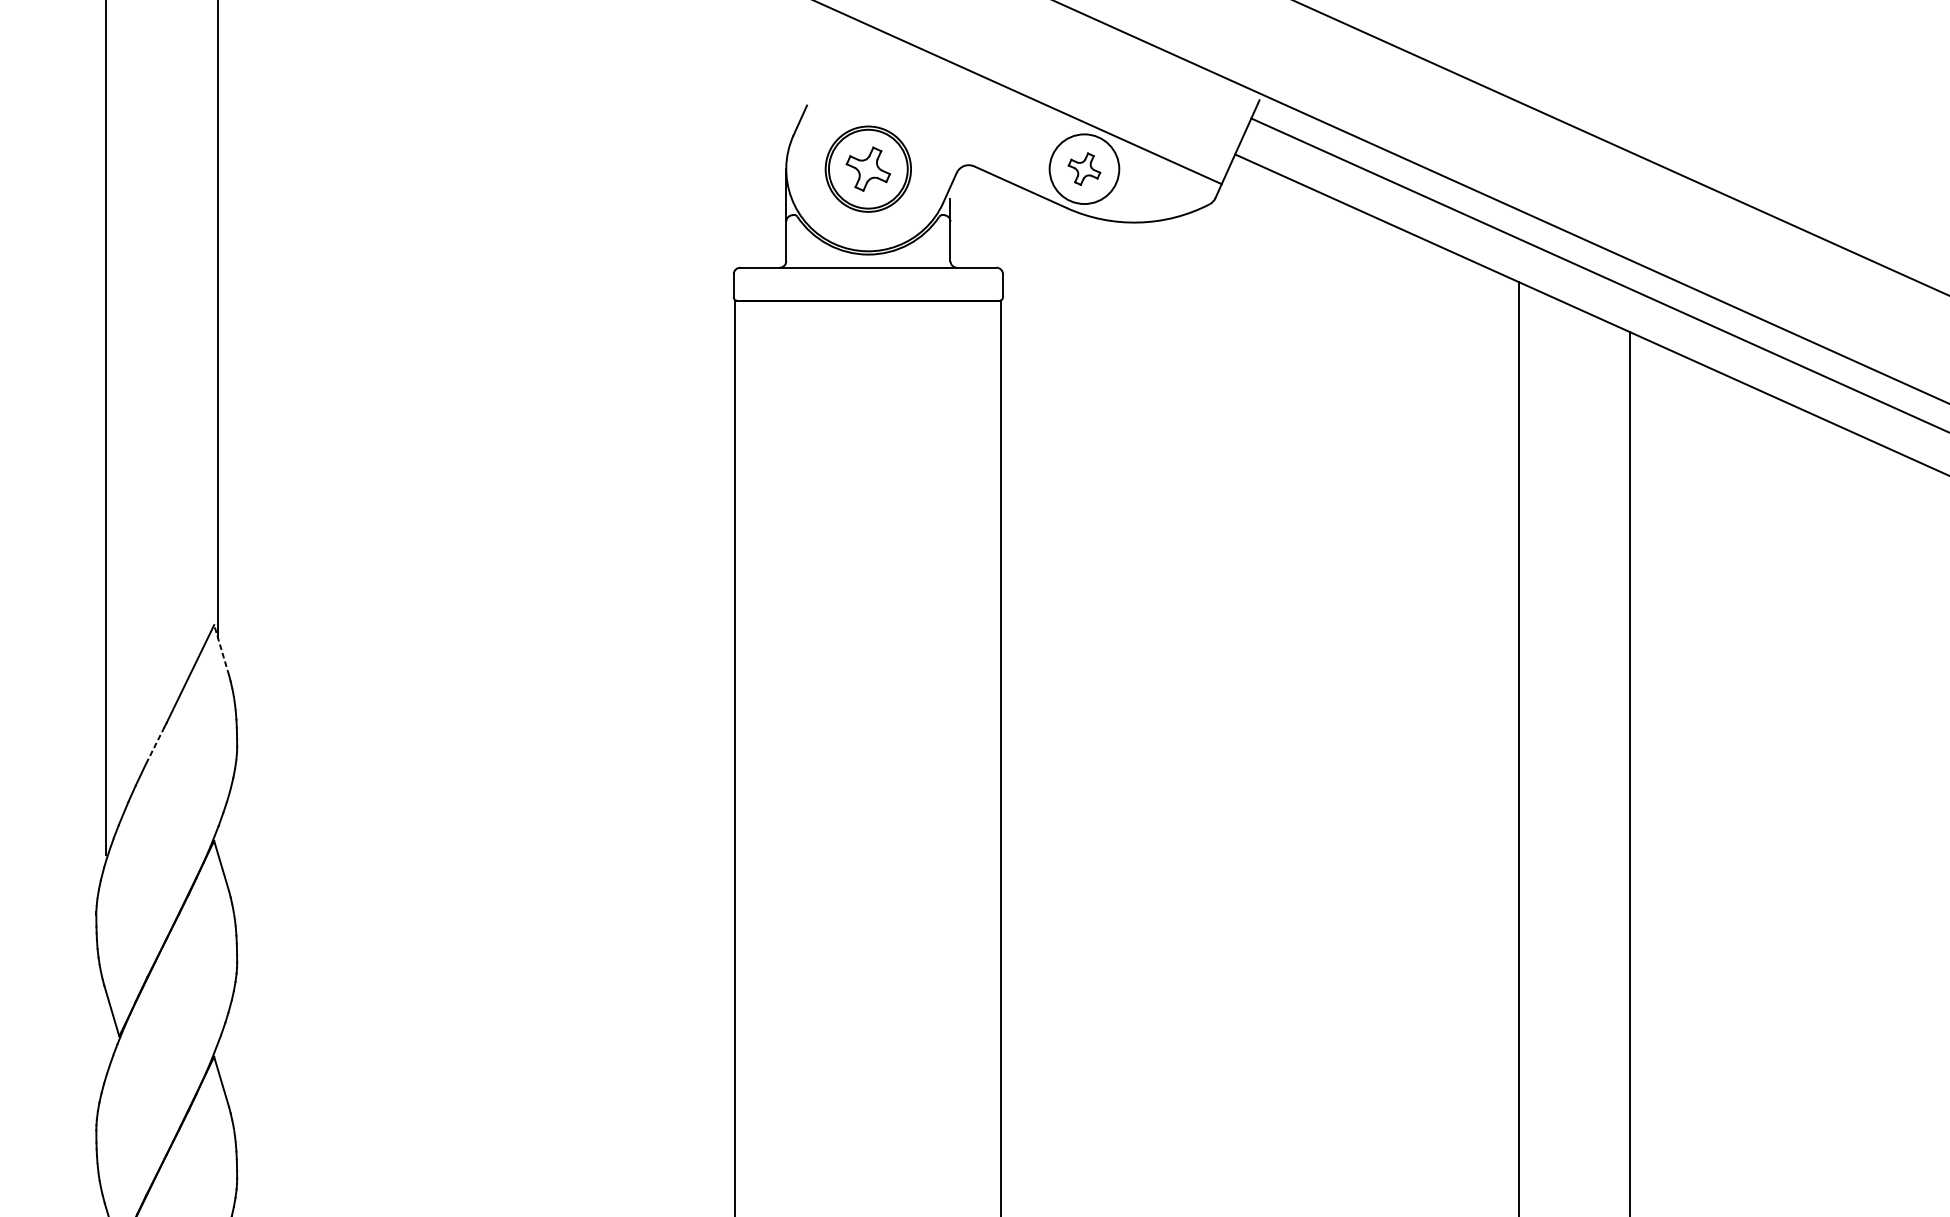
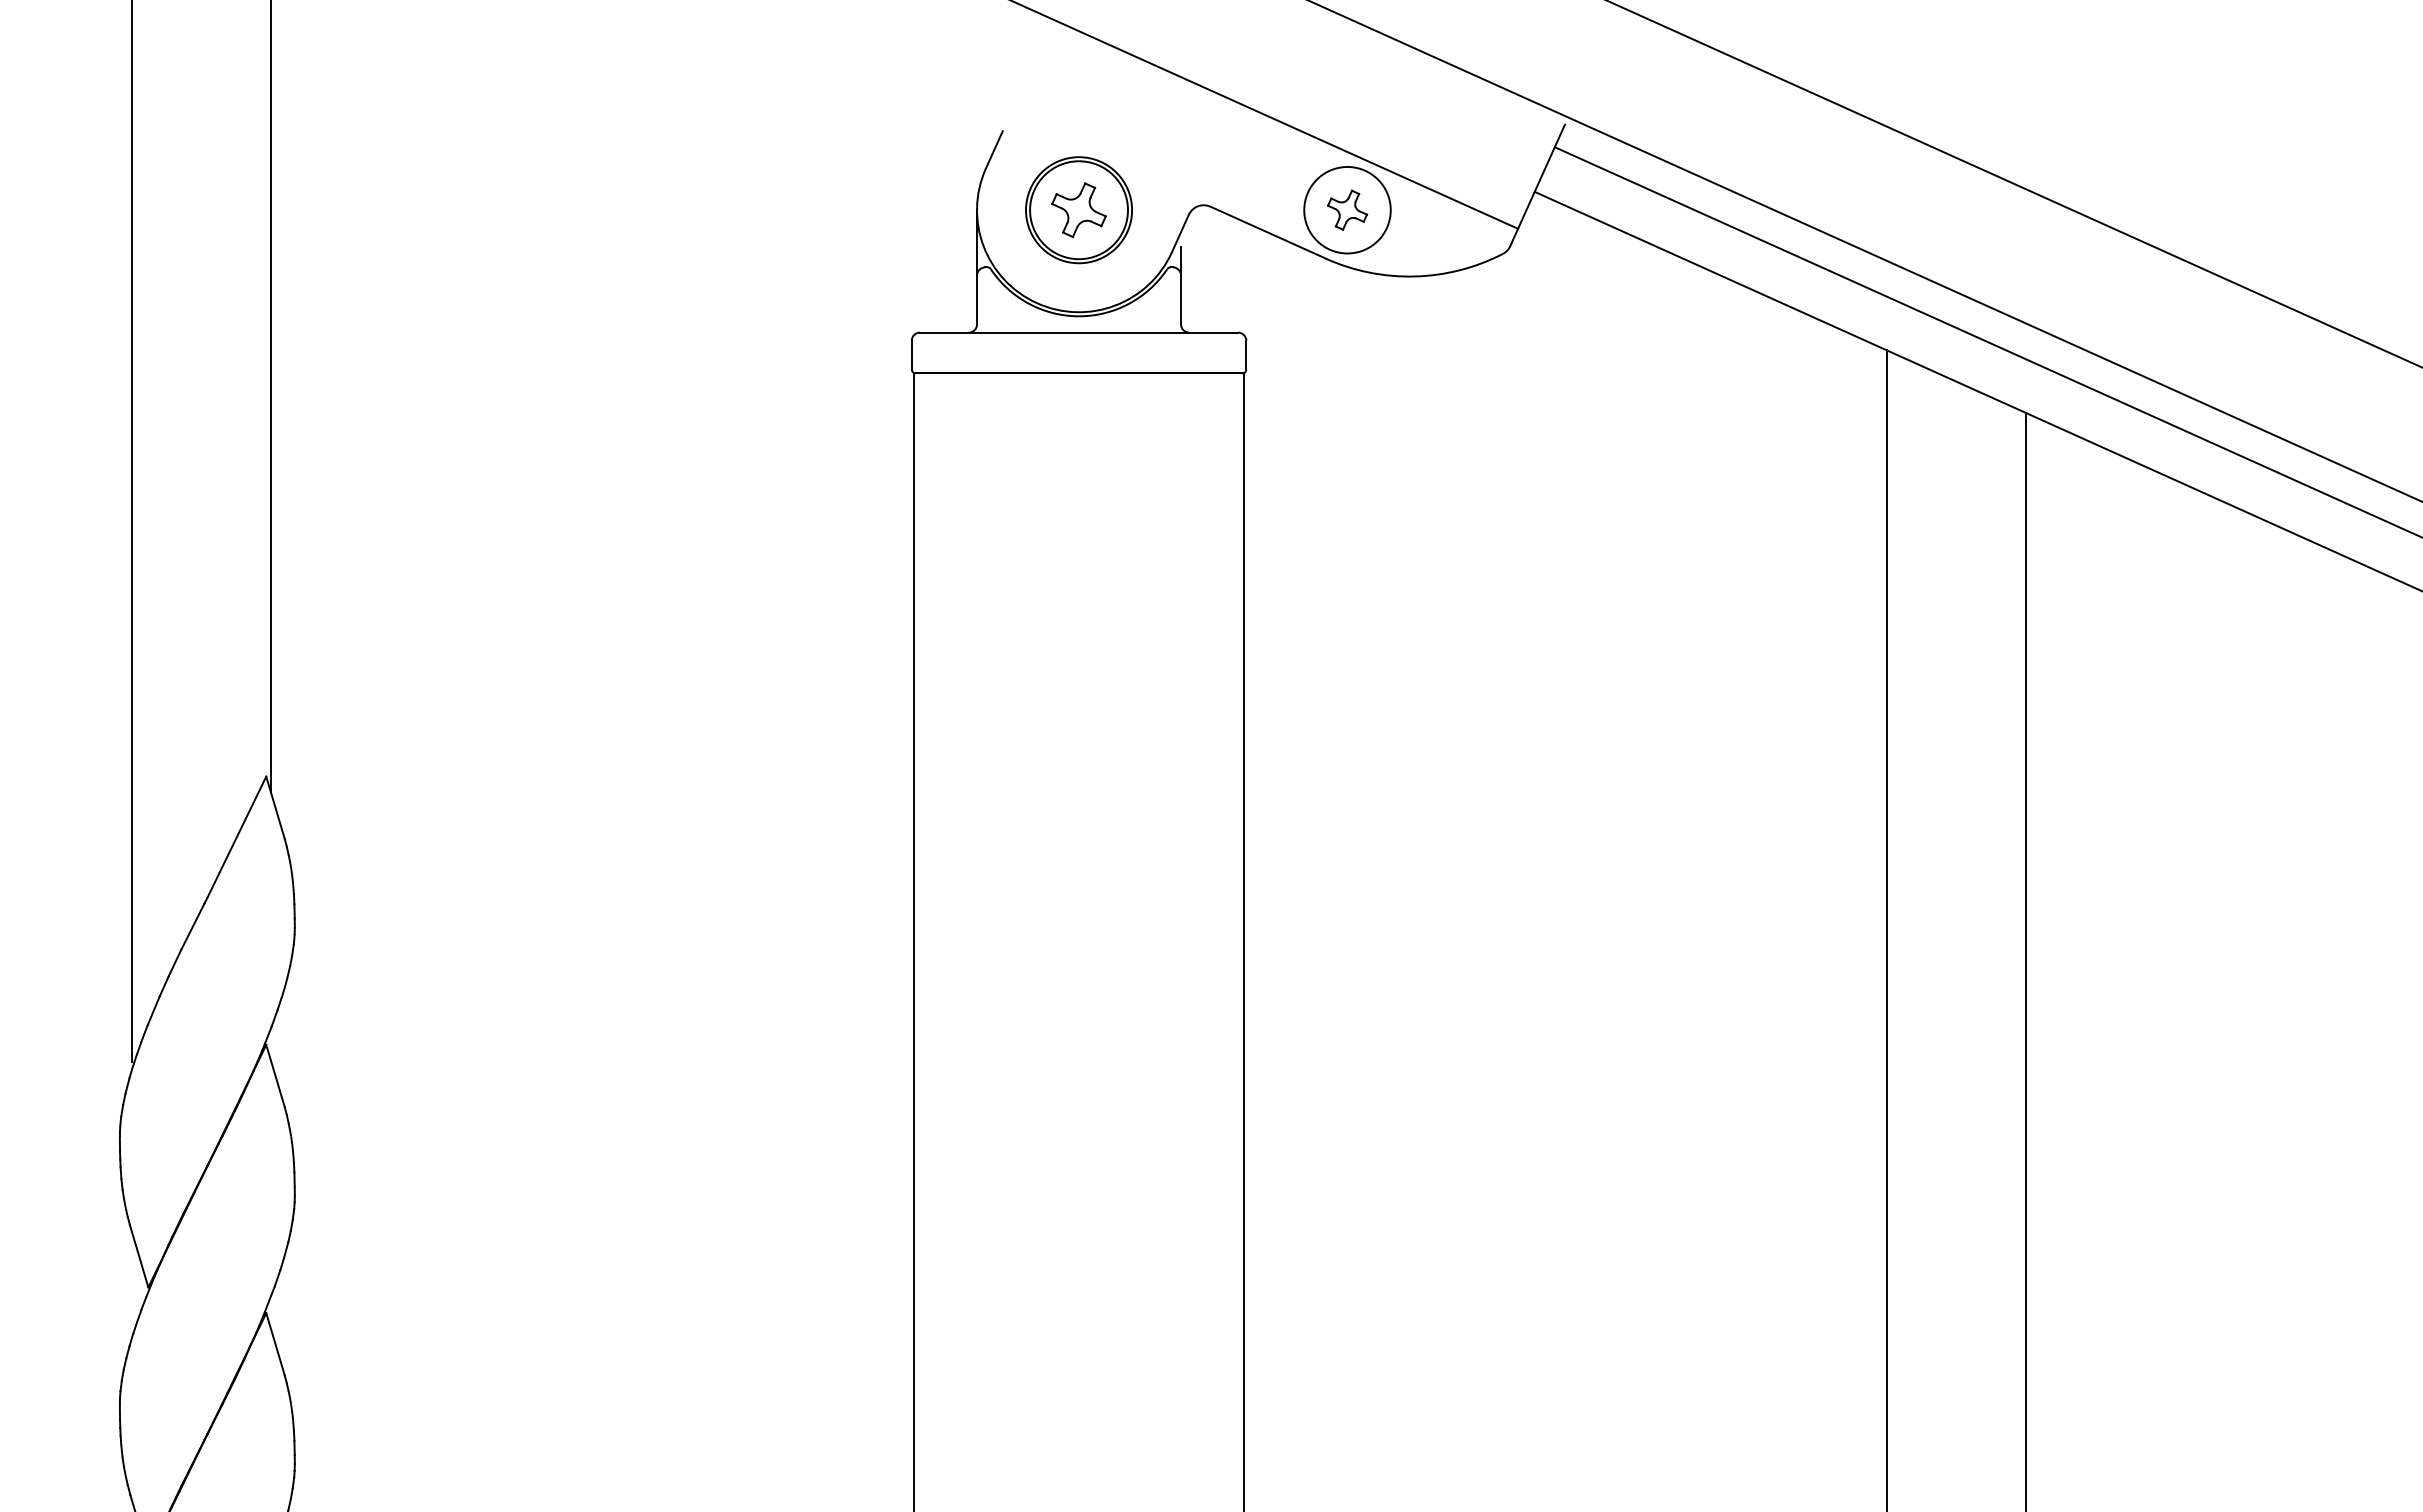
line: (221, 649) -> (275, 807), dashed -> solid
line: (155, 745) -> (193, 926), dashed -> solid

